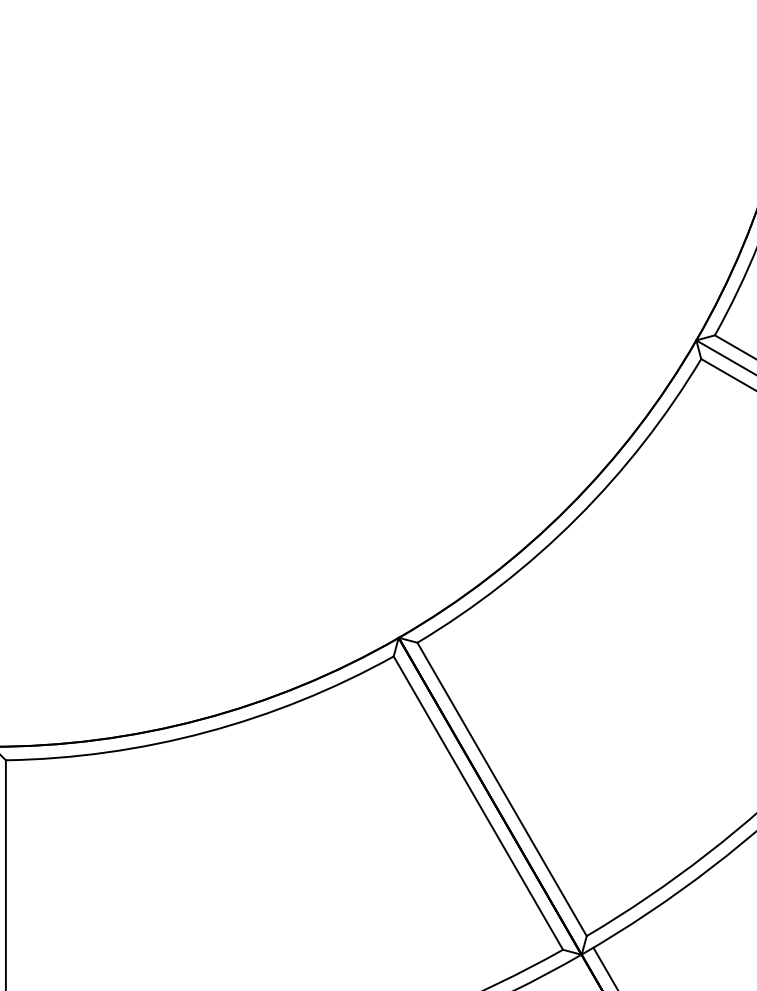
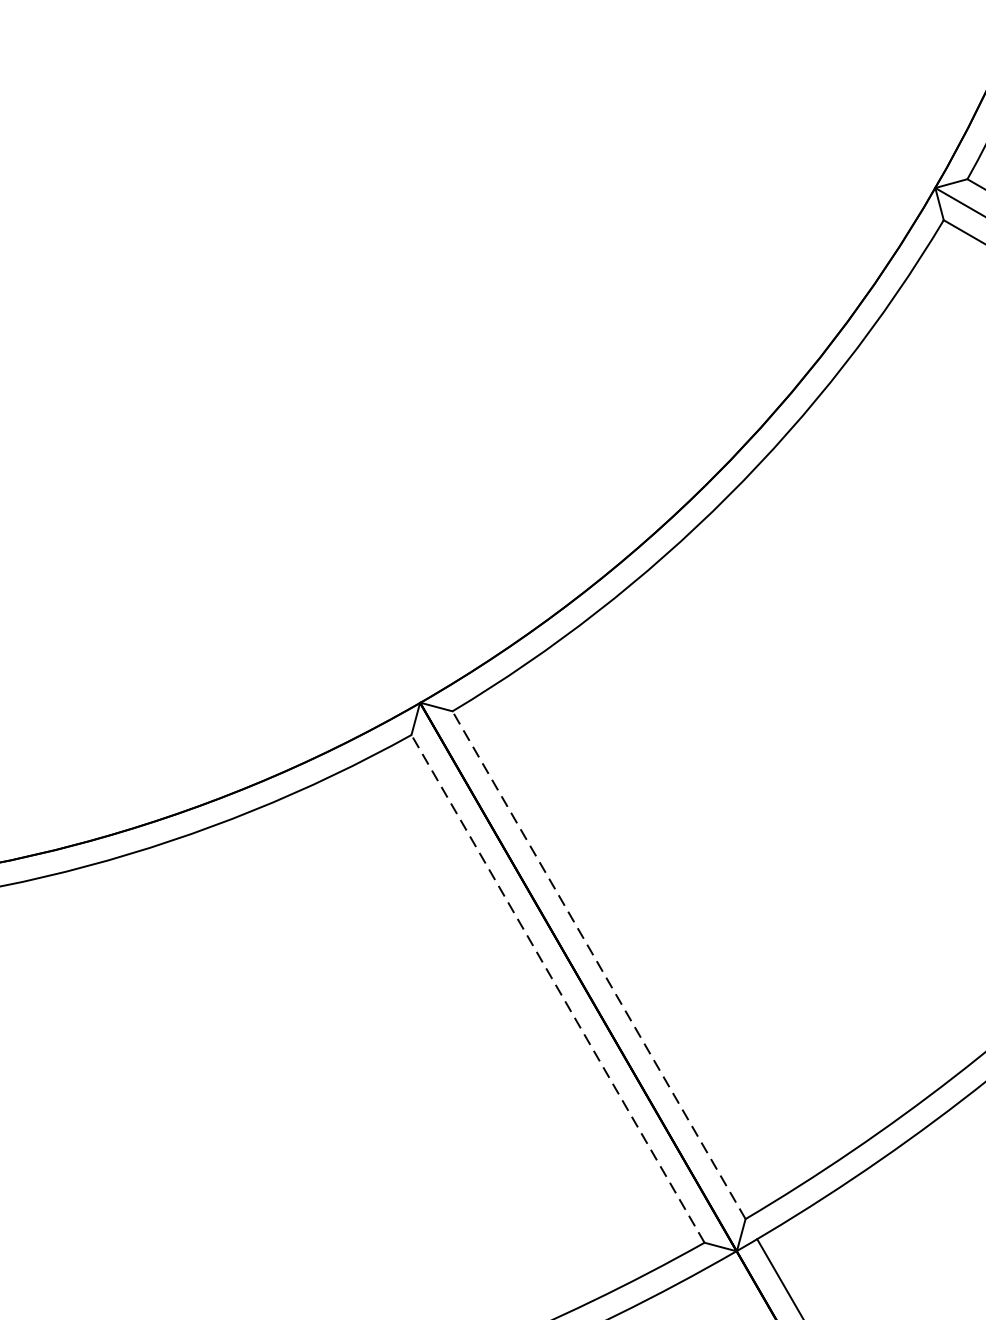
line: (501, 789) -> (598, 965), solid -> dashed
line: (478, 802) -> (558, 987), solid -> dashed

